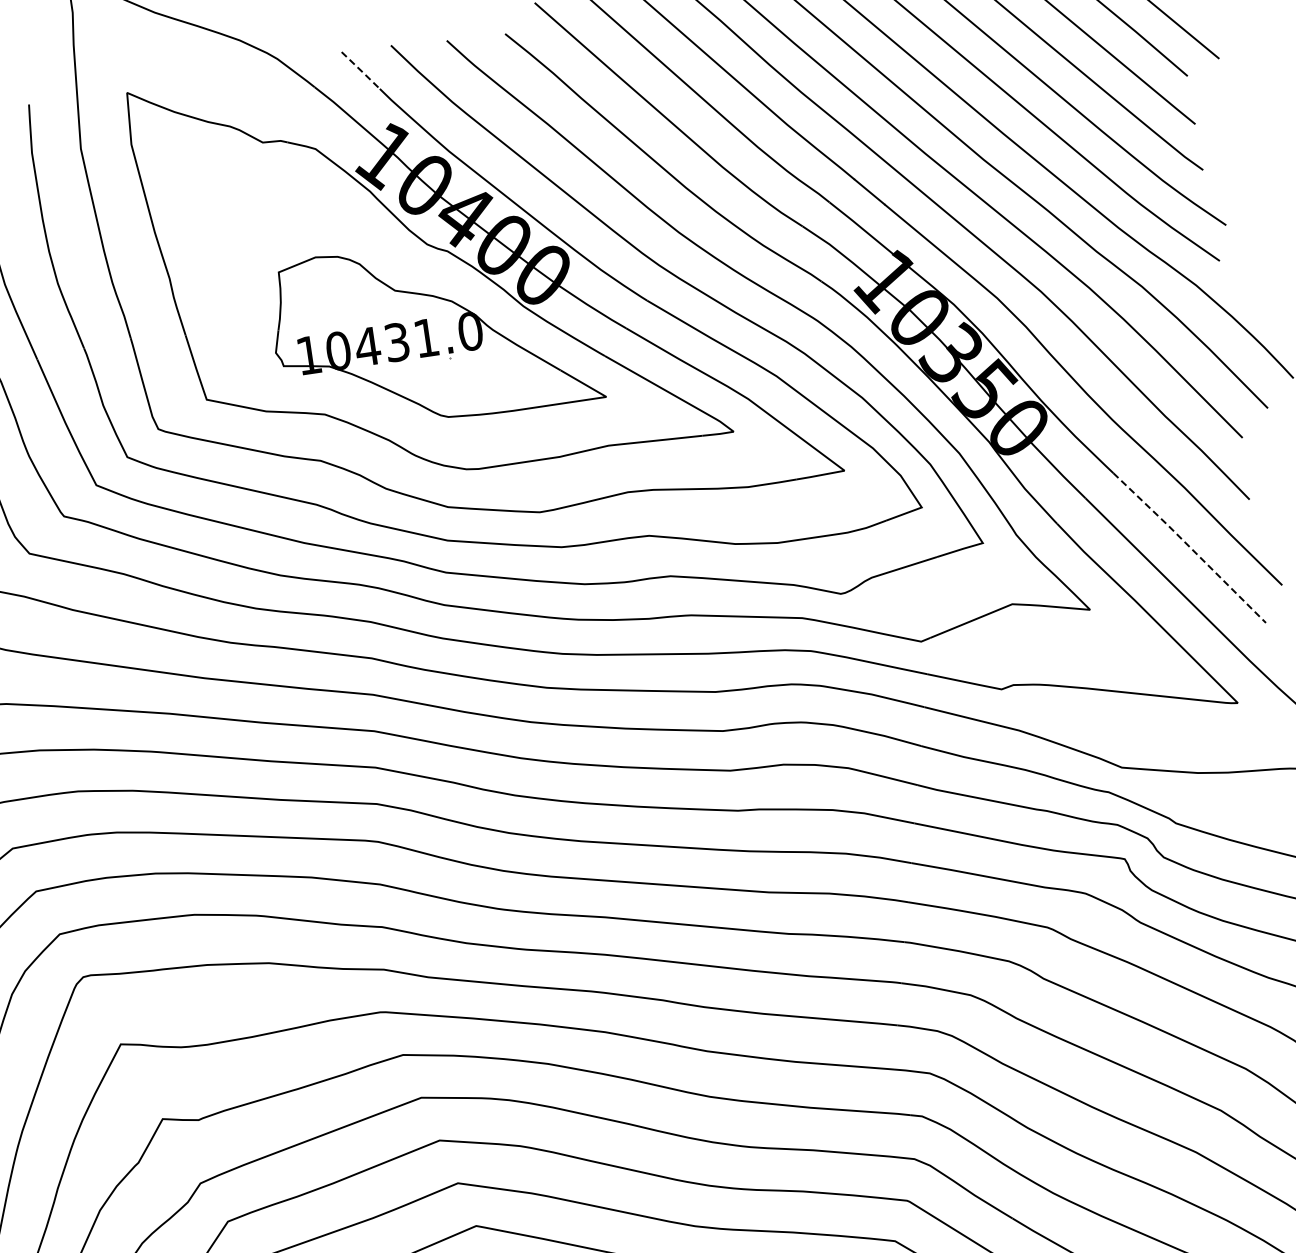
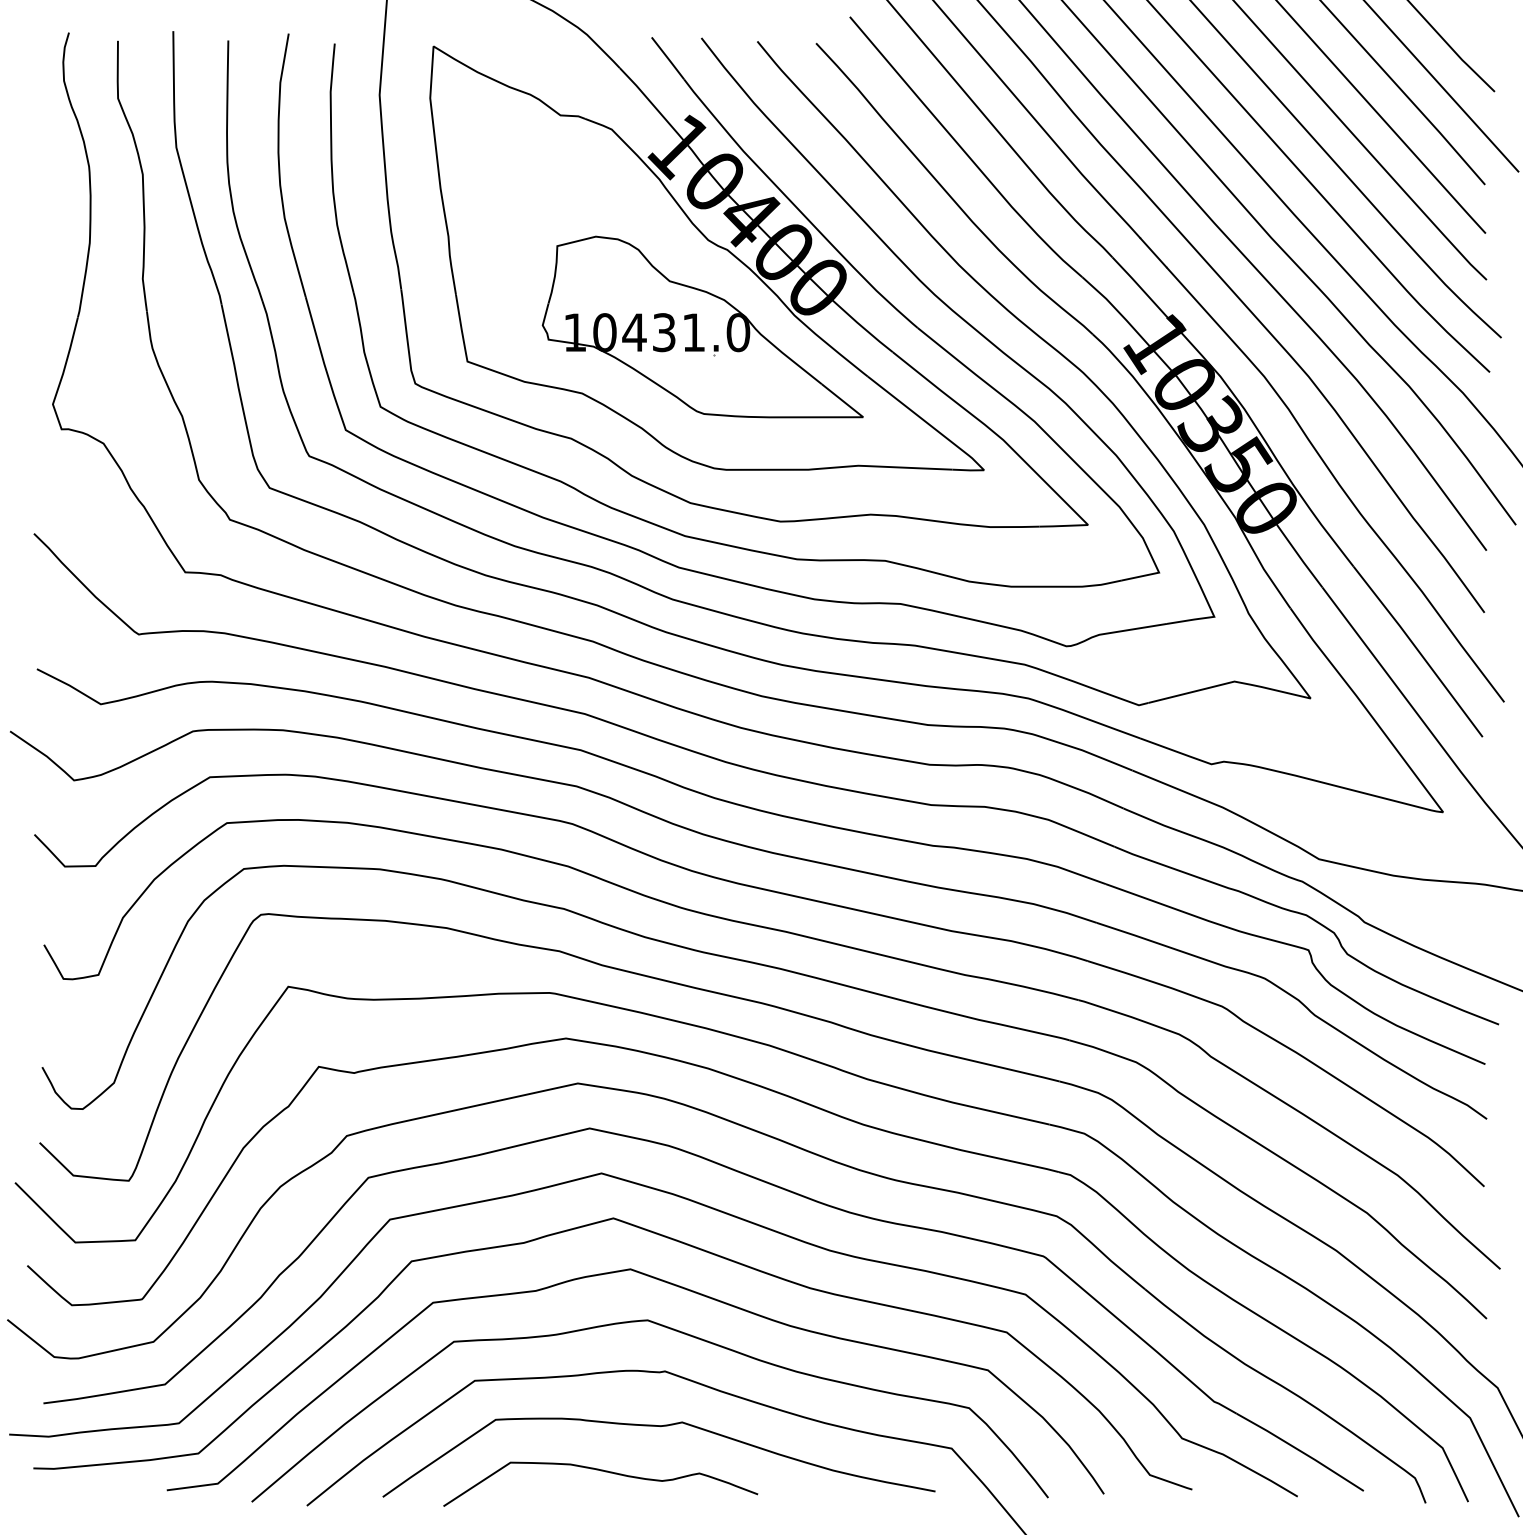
line: (361, 70) -> (668, 58), dashed -> solid
line: (1189, 546) -> (1418, 650), dashed -> solid

